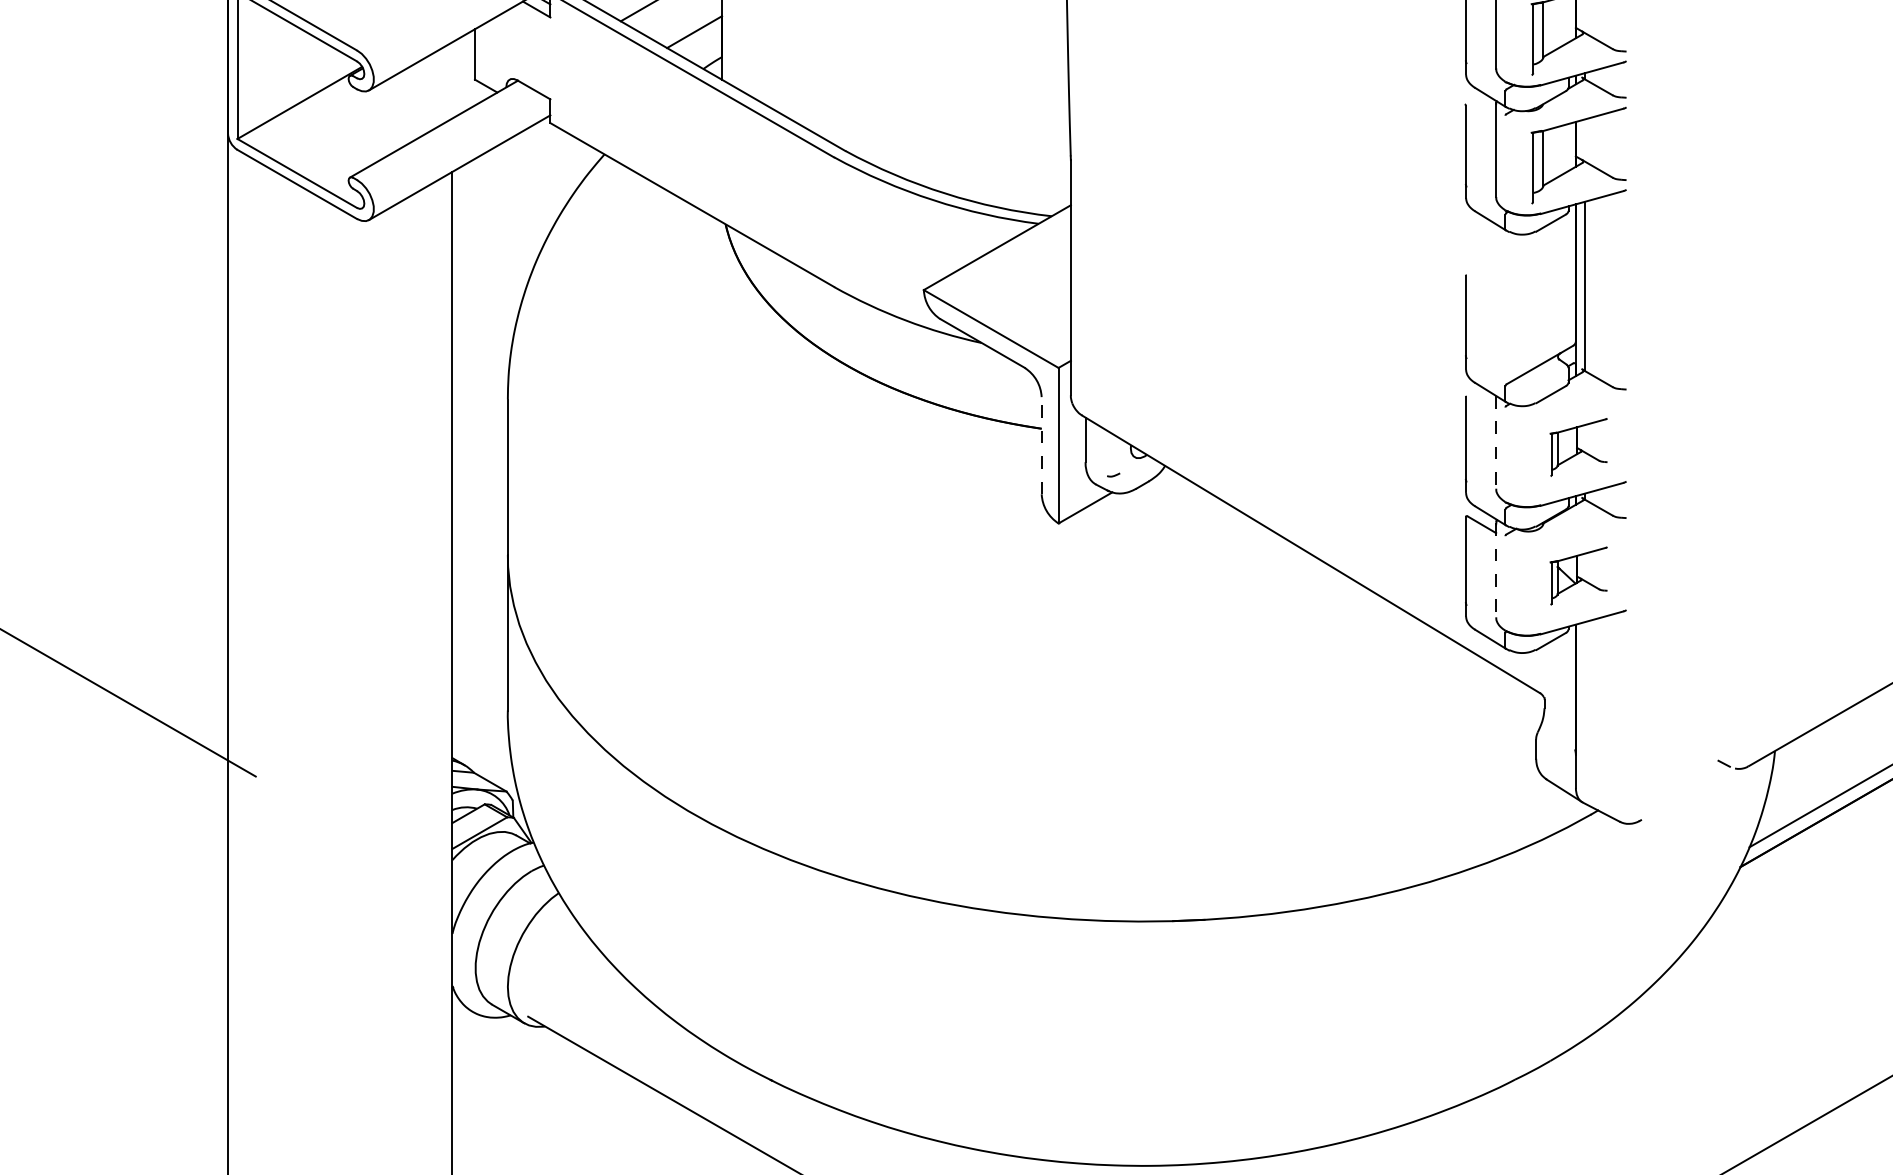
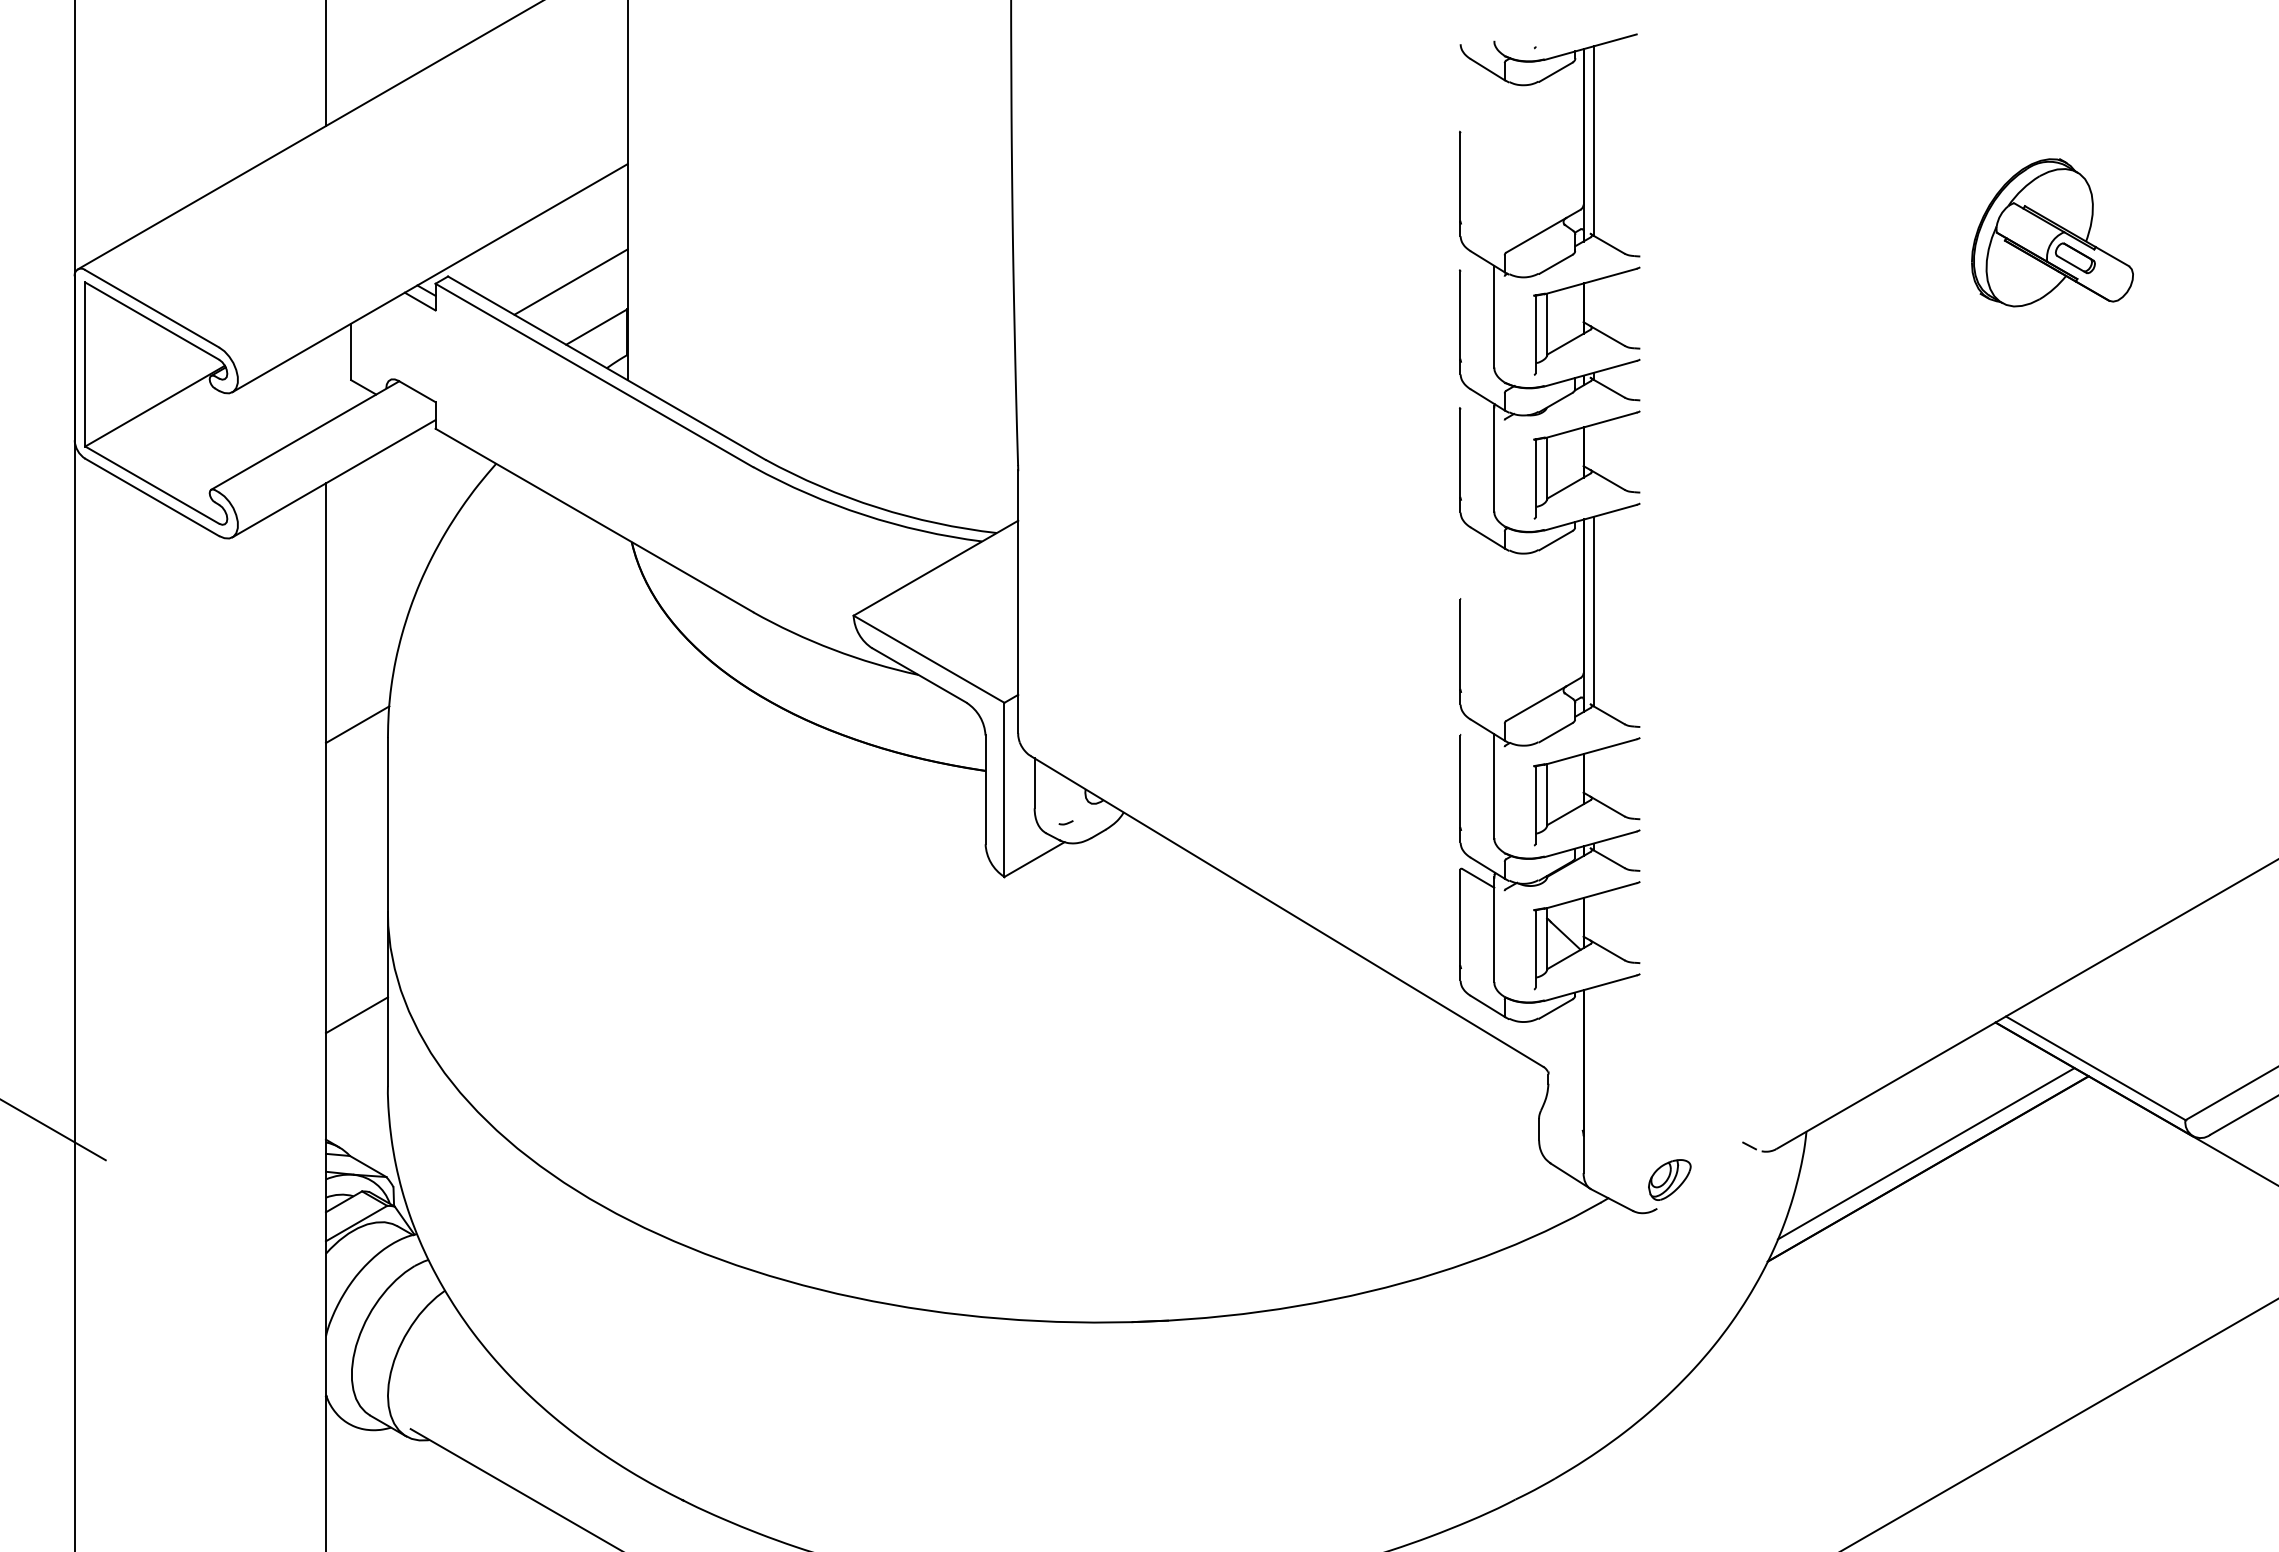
line: (480, 387) -> (357, 724), added
line: (1496, 442) -> (1494, 786), dashed -> solid
line: (1041, 445) -> (985, 789), dashed -> solid
part: (1578, 447) -> (1586, 791), size x1.67
line: (1496, 570) -> (1494, 929), dashed -> solid
part: (1578, 575) -> (1586, 935), size x1.67
line: (479, 647) -> (356, 1015), added
part: (1652, 793) -> (1669, 1179), added

